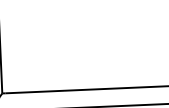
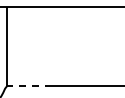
line: (34, 91) -> (30, 85), solid -> dashed

